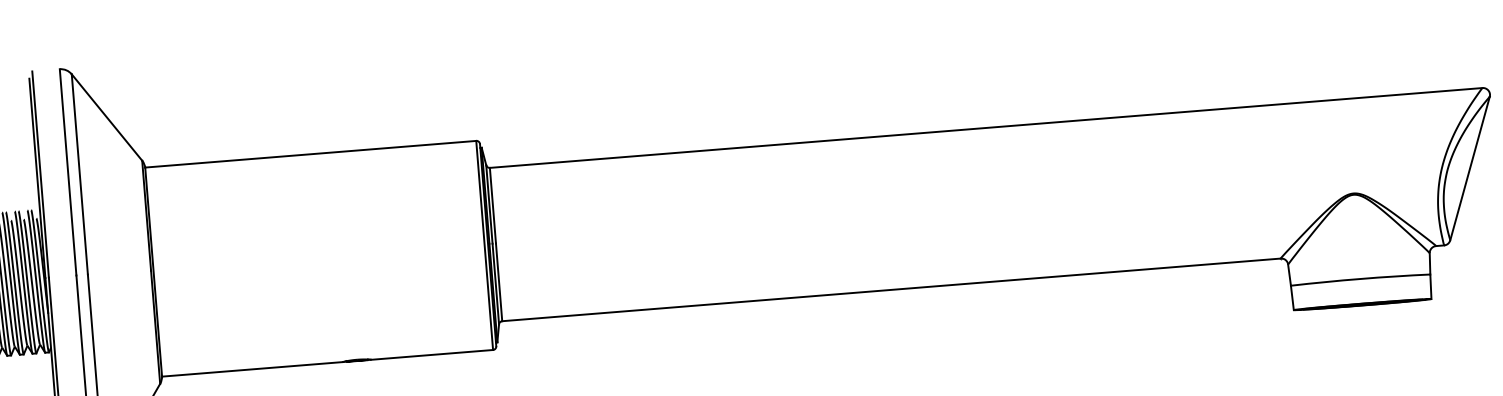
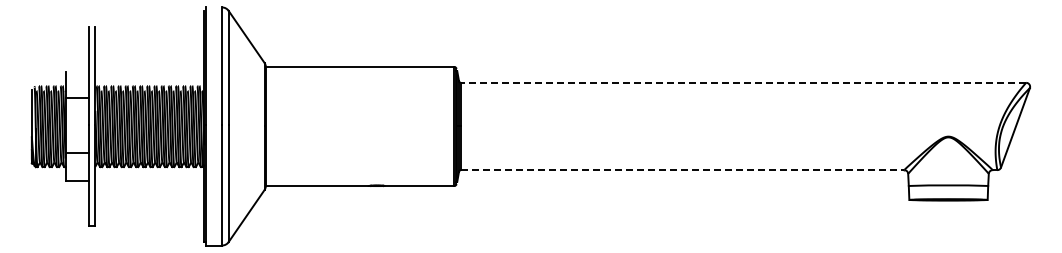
line: (986, 127) -> (743, 82), solid -> dashed
line: (891, 290) -> (682, 170), solid -> dashed

